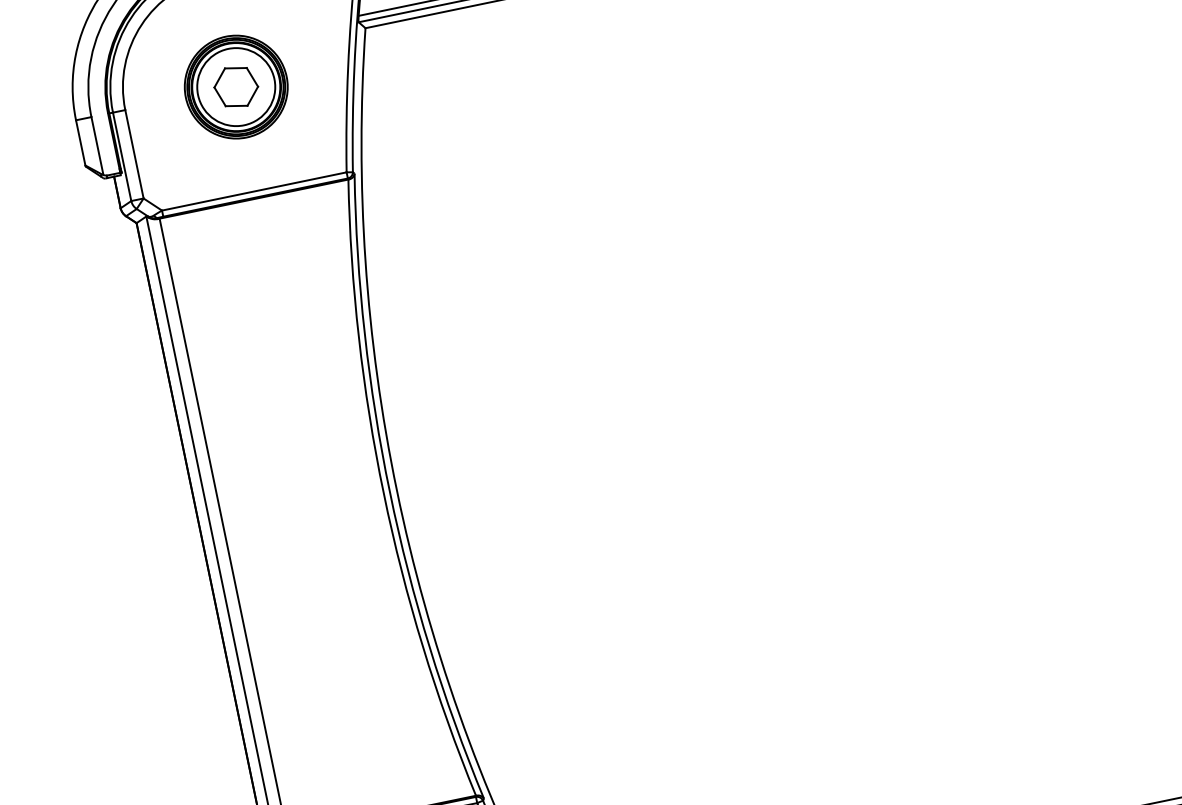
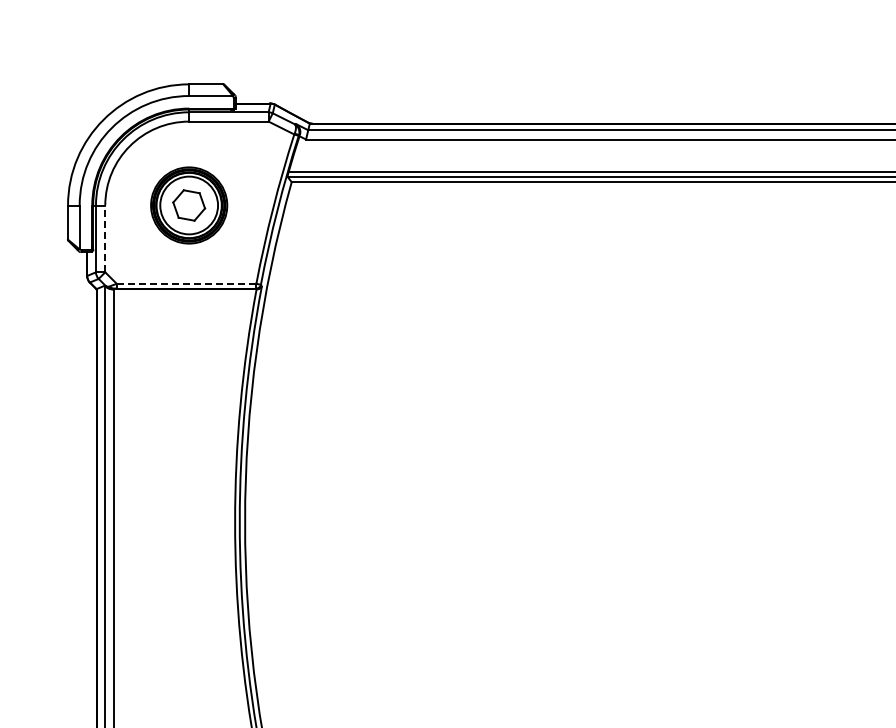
line: (134, 153) -> (105, 238), solid -> dashed
line: (254, 191) -> (186, 283), solid -> dashed

